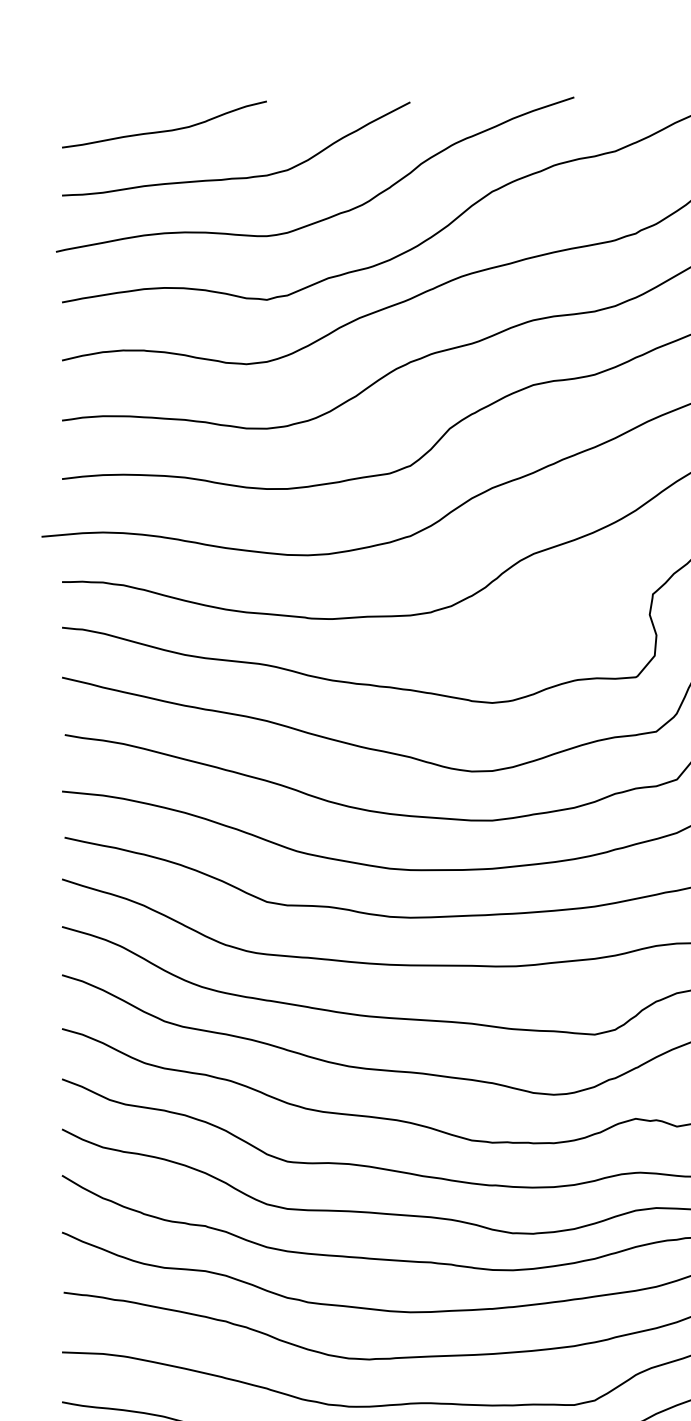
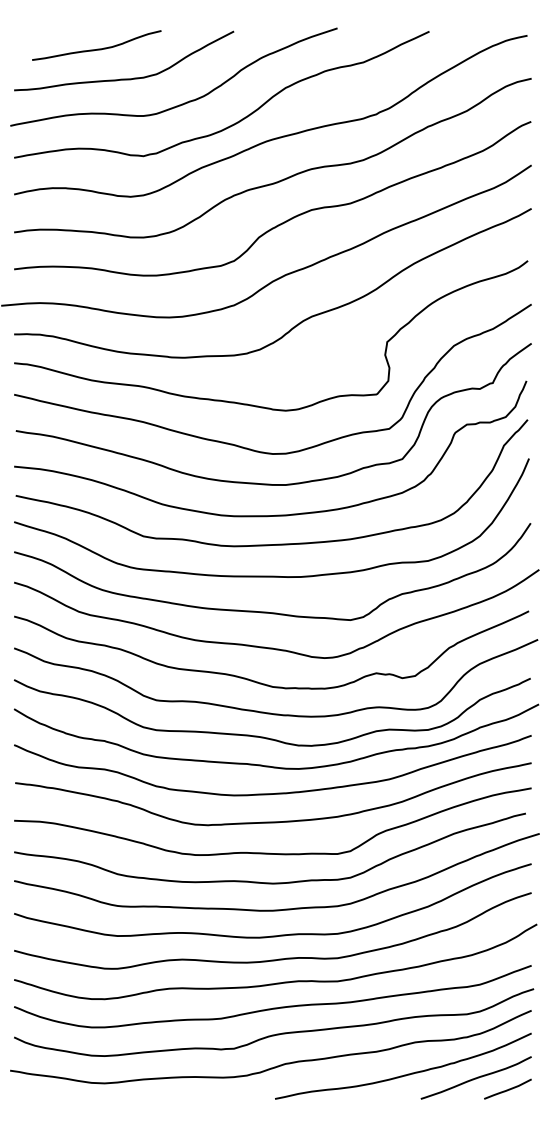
curve: (165, 129) -> (97, 48), moved

